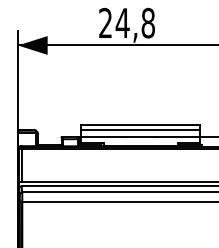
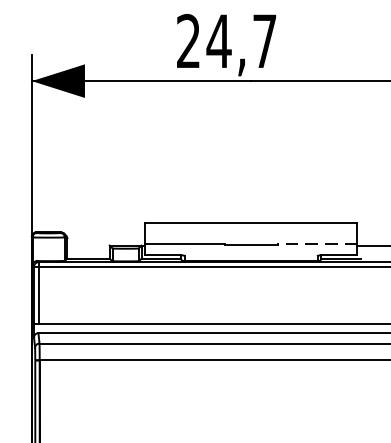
text: (147, 22) -> (263, 40), 24,8 -> 24,7
line: (140, 129) -> (250, 231), removed
line: (177, 136) -> (317, 243), solid -> dashed

